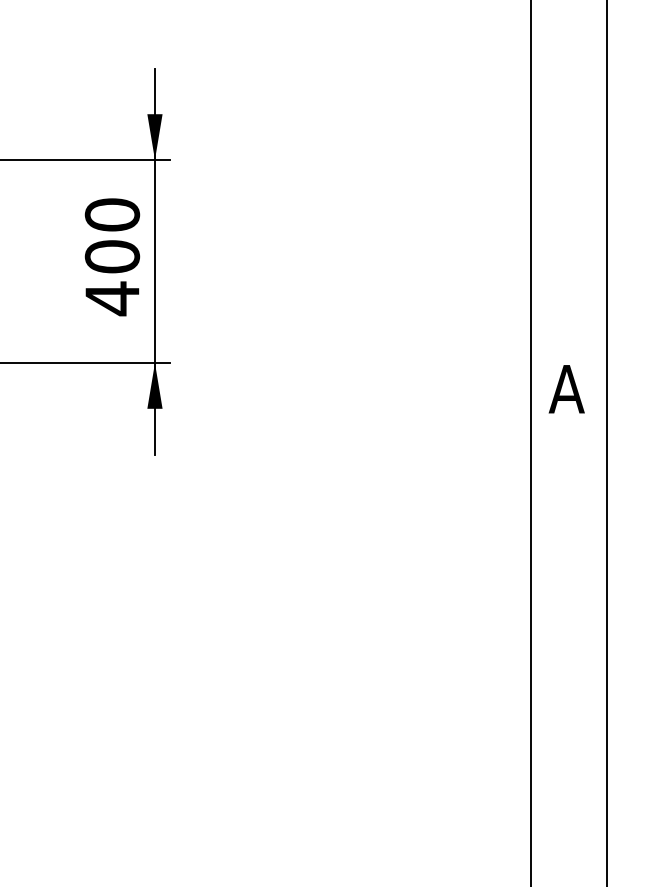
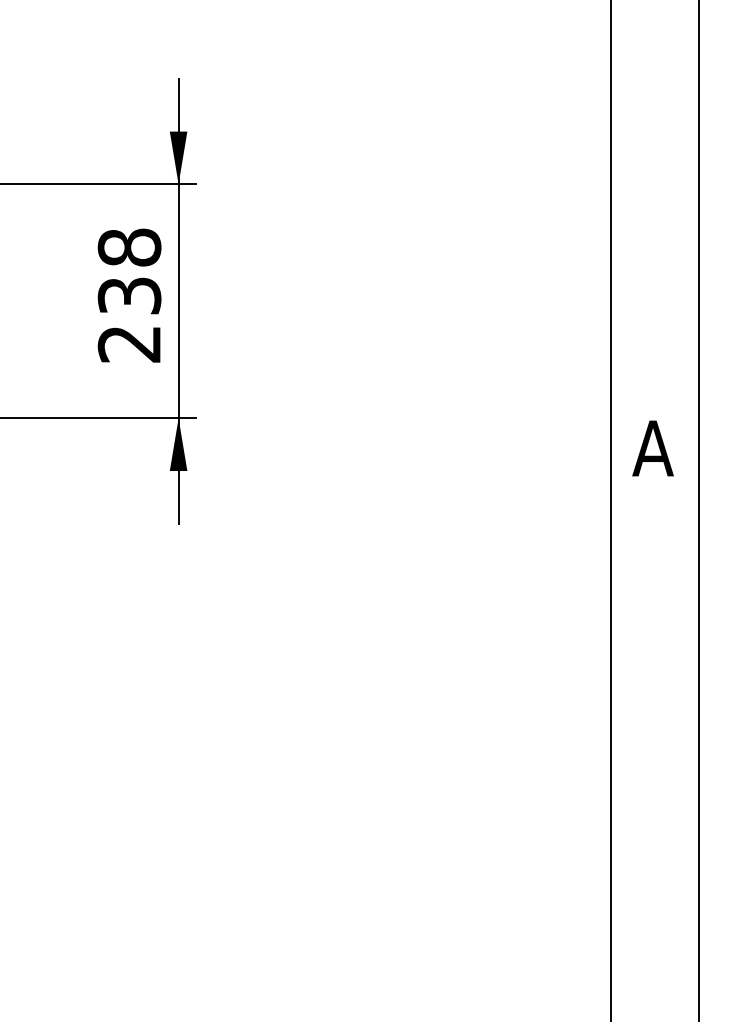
text: (112, 257) -> (129, 296), 400 -> 238

